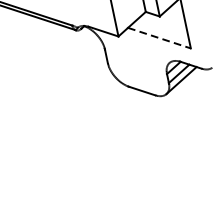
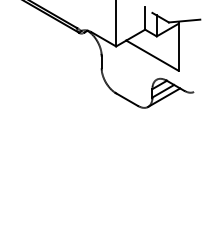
line: (159, 37) -> (152, 55), dashed -> solid

